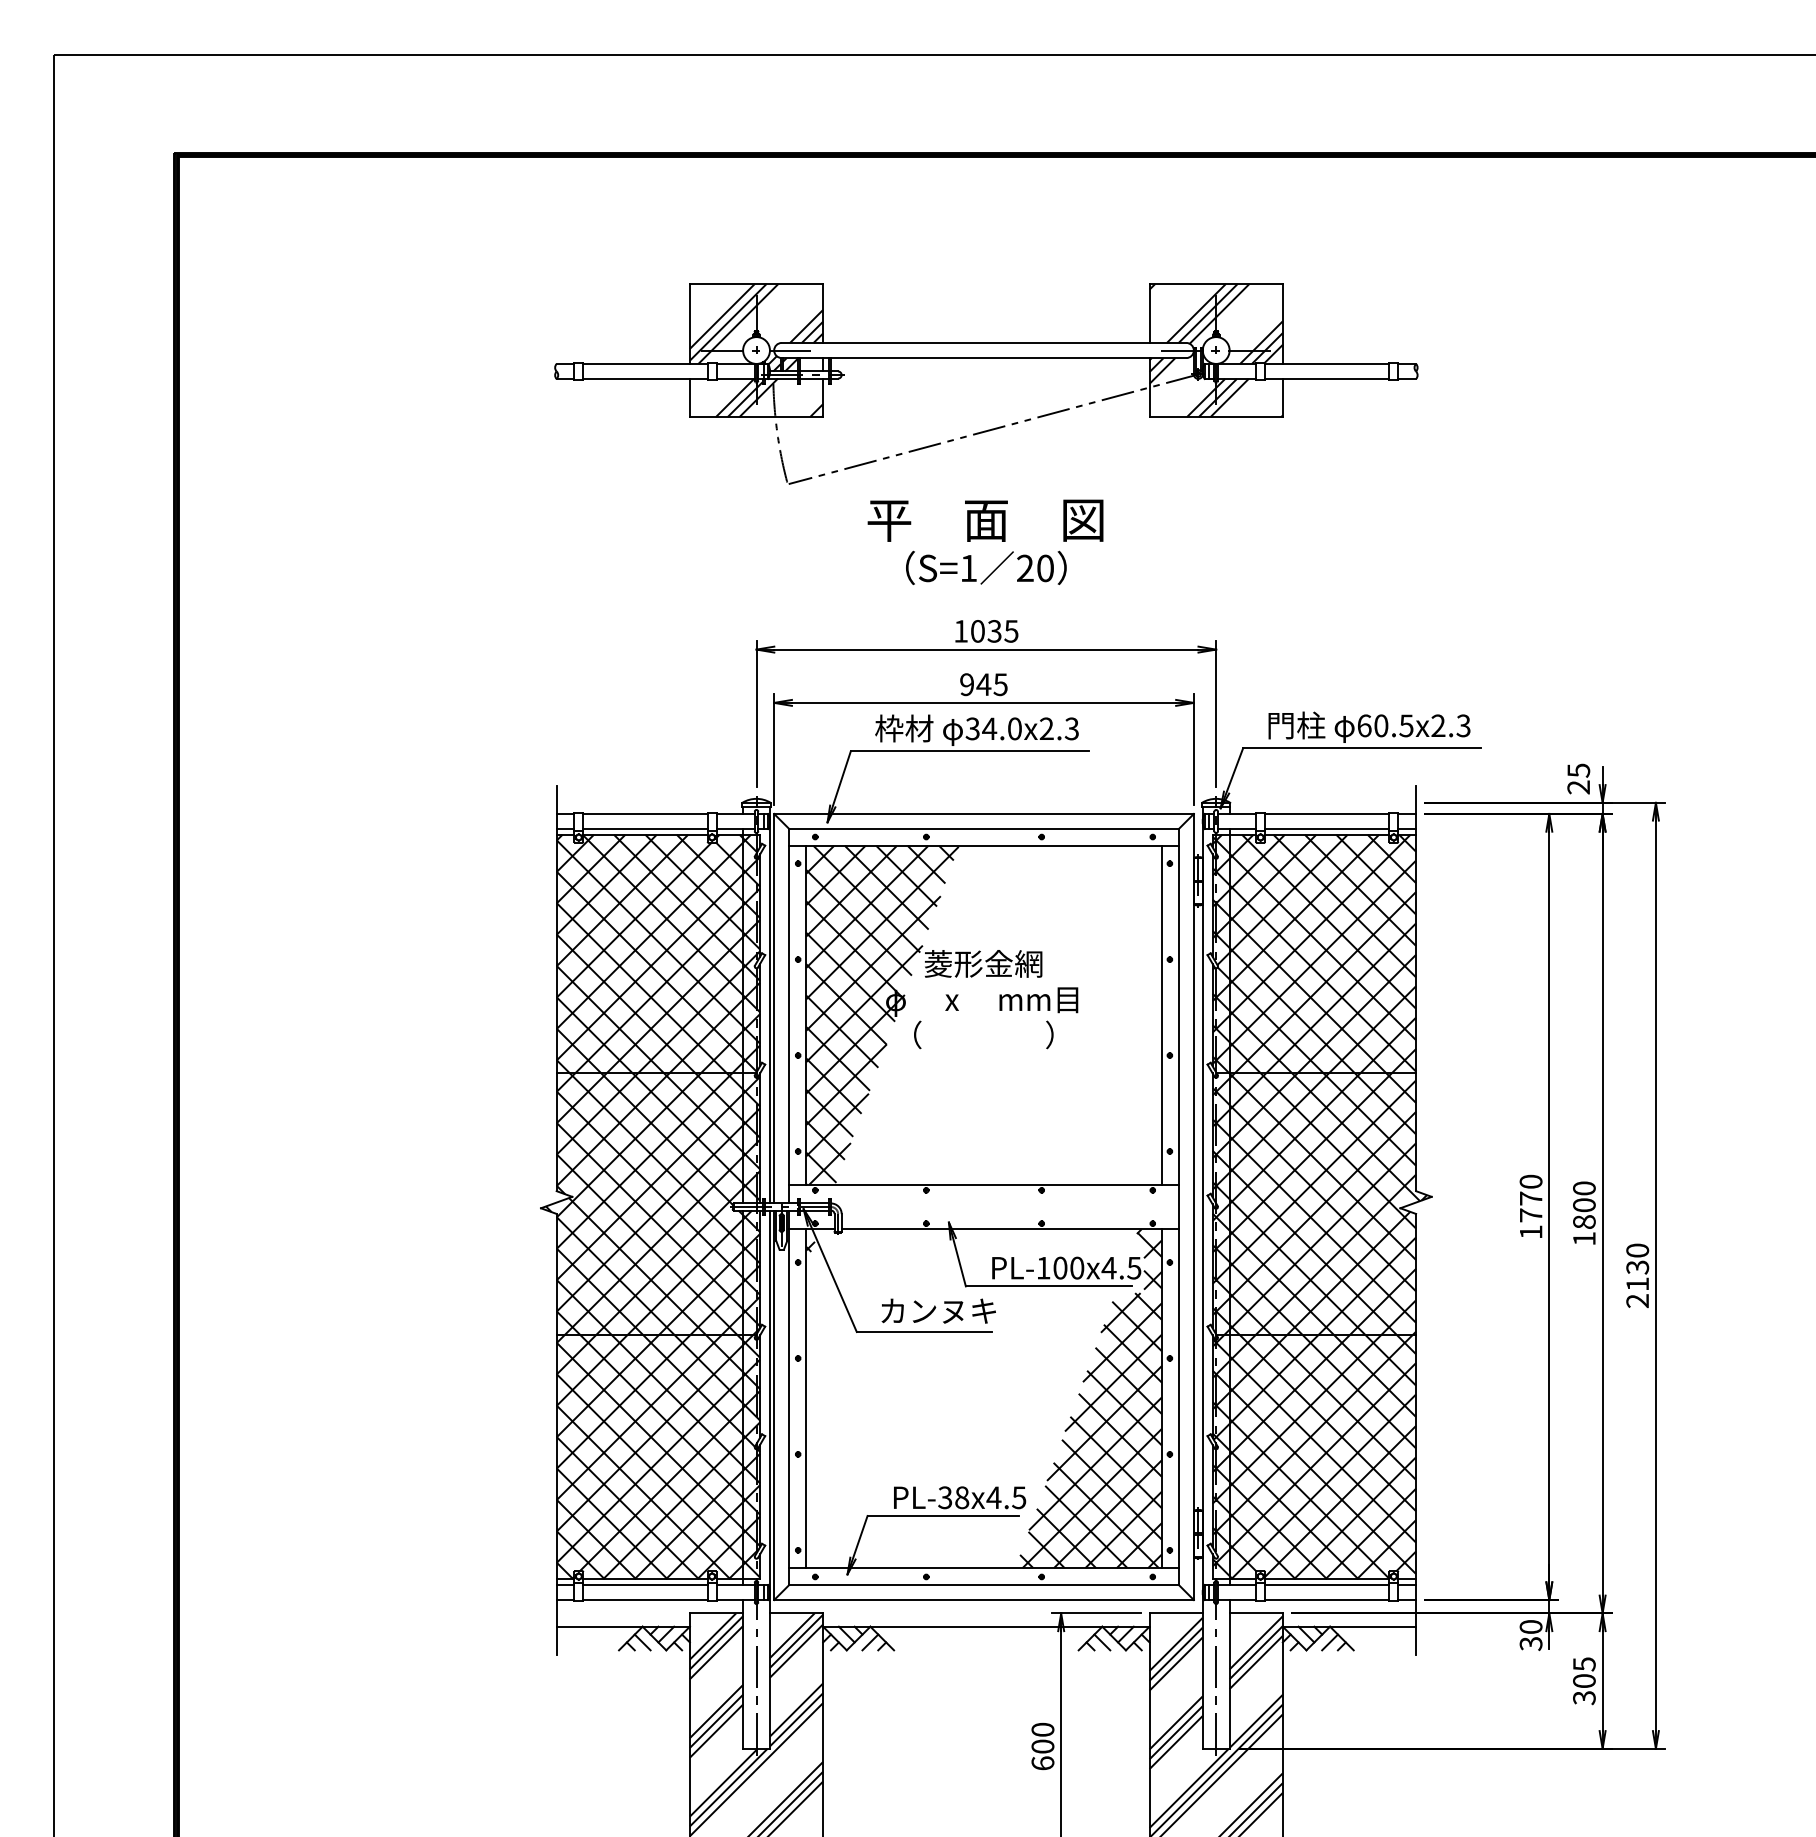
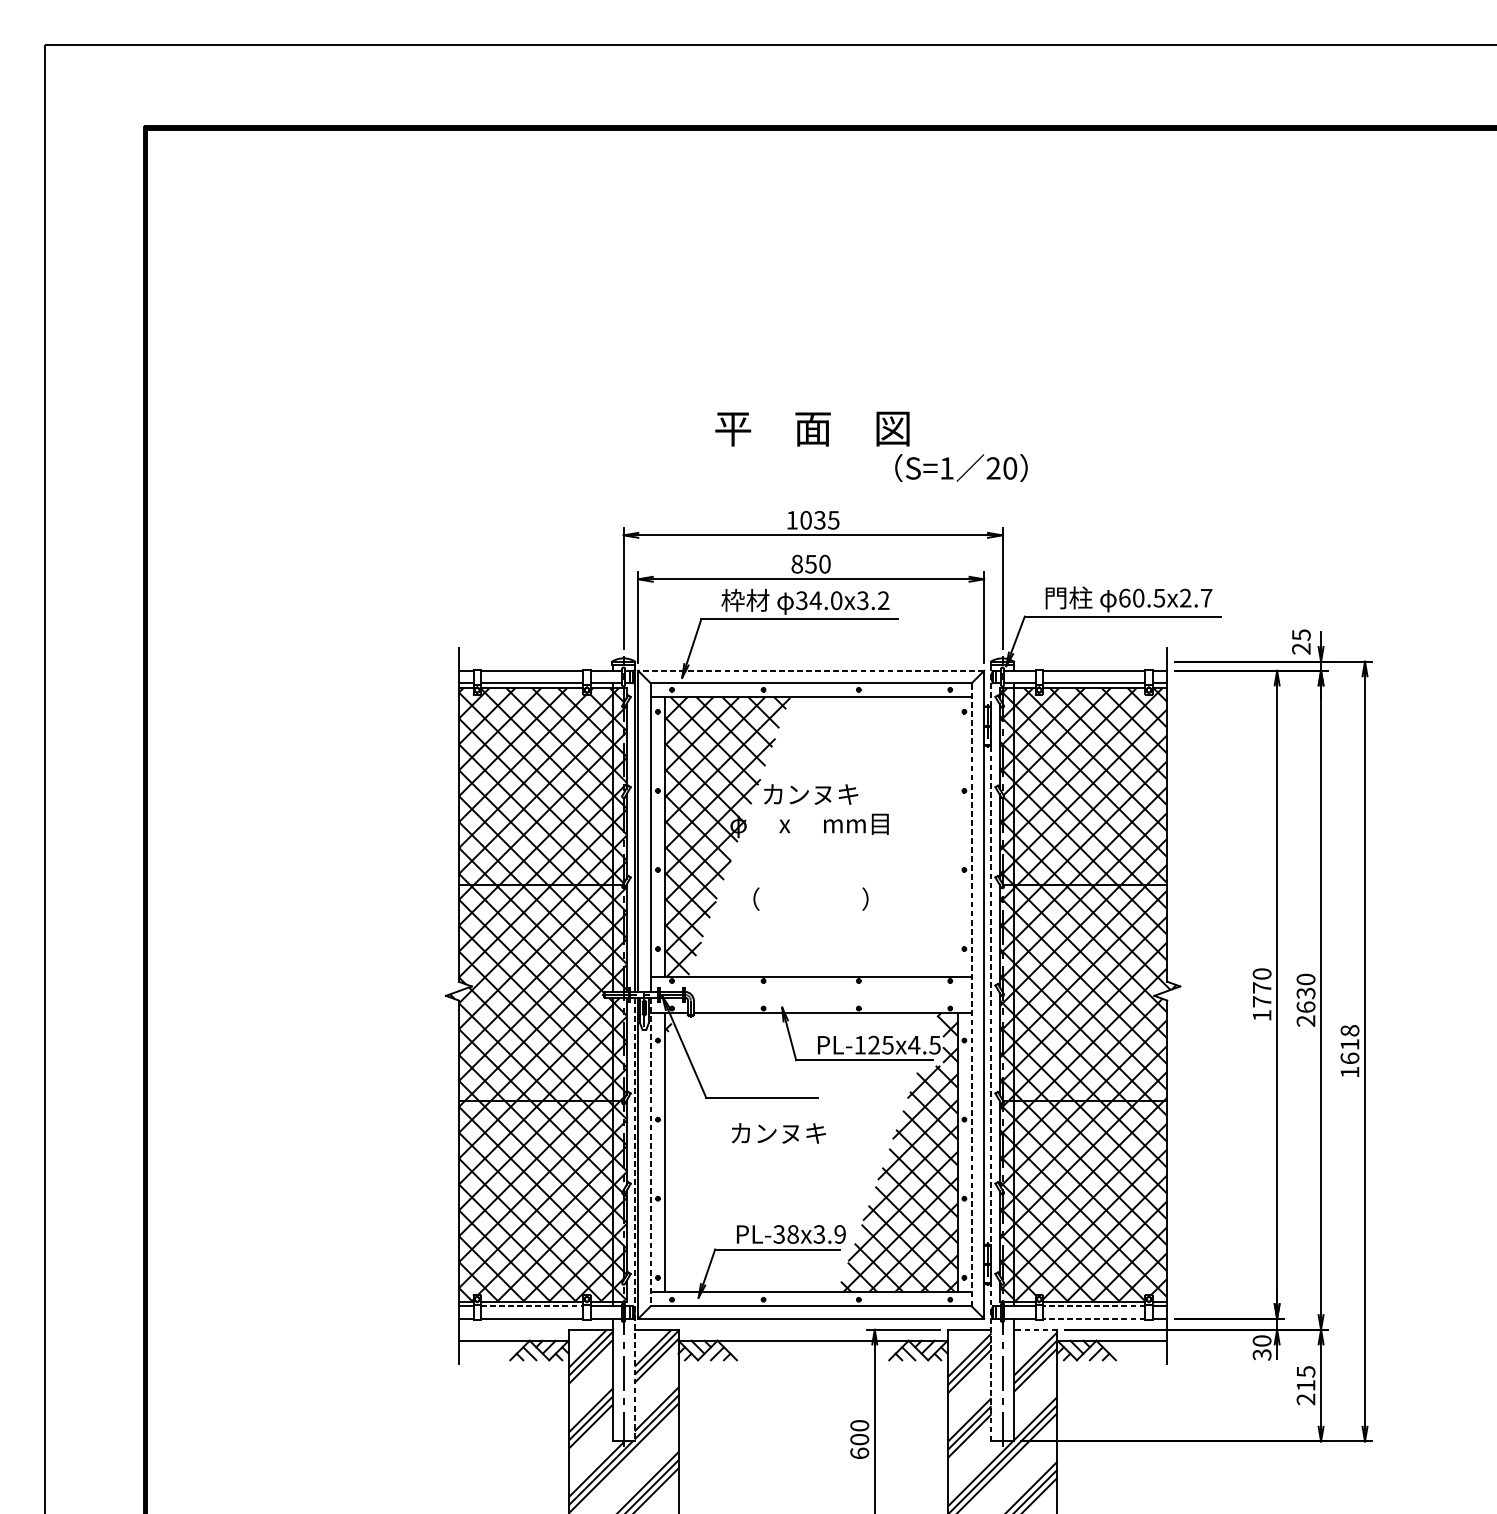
part: (986, 358) -> (813, 295), removed
text: (986, 567) -> (961, 467), moved
text: (983, 684) -> (810, 564), 945 -> 850
text: (1463, 725) -> (1206, 597), 60.5x2.3 -> 60.5x2.7
text: (1058, 729) -> (872, 601), 34.0x2.3 -> 34.0x3.2
line: (984, 813) -> (811, 670), solid -> dashed
text: (983, 963) -> (810, 794), 菱形金網 -> カンヌキ
line: (1161, 1014) -> (957, 836), removed
text: (983, 1034) -> (810, 898), moved
line: (1178, 1207) -> (971, 995), solid -> dashed
text: (1584, 1221) -> (1306, 1006), 1800 -> 2630
text: (1068, 1267) -> (880, 1044), PL-100x4.5 -> PL-125x4.5
text: (1637, 1275) -> (1349, 1051), 2130 -> 1618
line: (1202, 1277) -> (991, 1052), solid -> dashed
text: (938, 1310) -> (778, 1132), moved
line: (789, 1398) -> (650, 1152), solid -> dashed
line: (769, 1480) -> (634, 1220), solid -> dashed
text: (1006, 1497) -> (829, 1234), PL-38x4.5 -> PL-38x3.9
line: (646, 1584) -> (532, 1305), solid -> dashed
line: (1326, 1584) -> (1093, 1305), solid -> dashed
line: (1326, 1600) -> (1093, 1319), solid -> dashed
line: (1256, 1613) -> (1035, 1329), solid -> dashed
text: (1584, 1689) -> (1306, 1392), 305 -> 215

